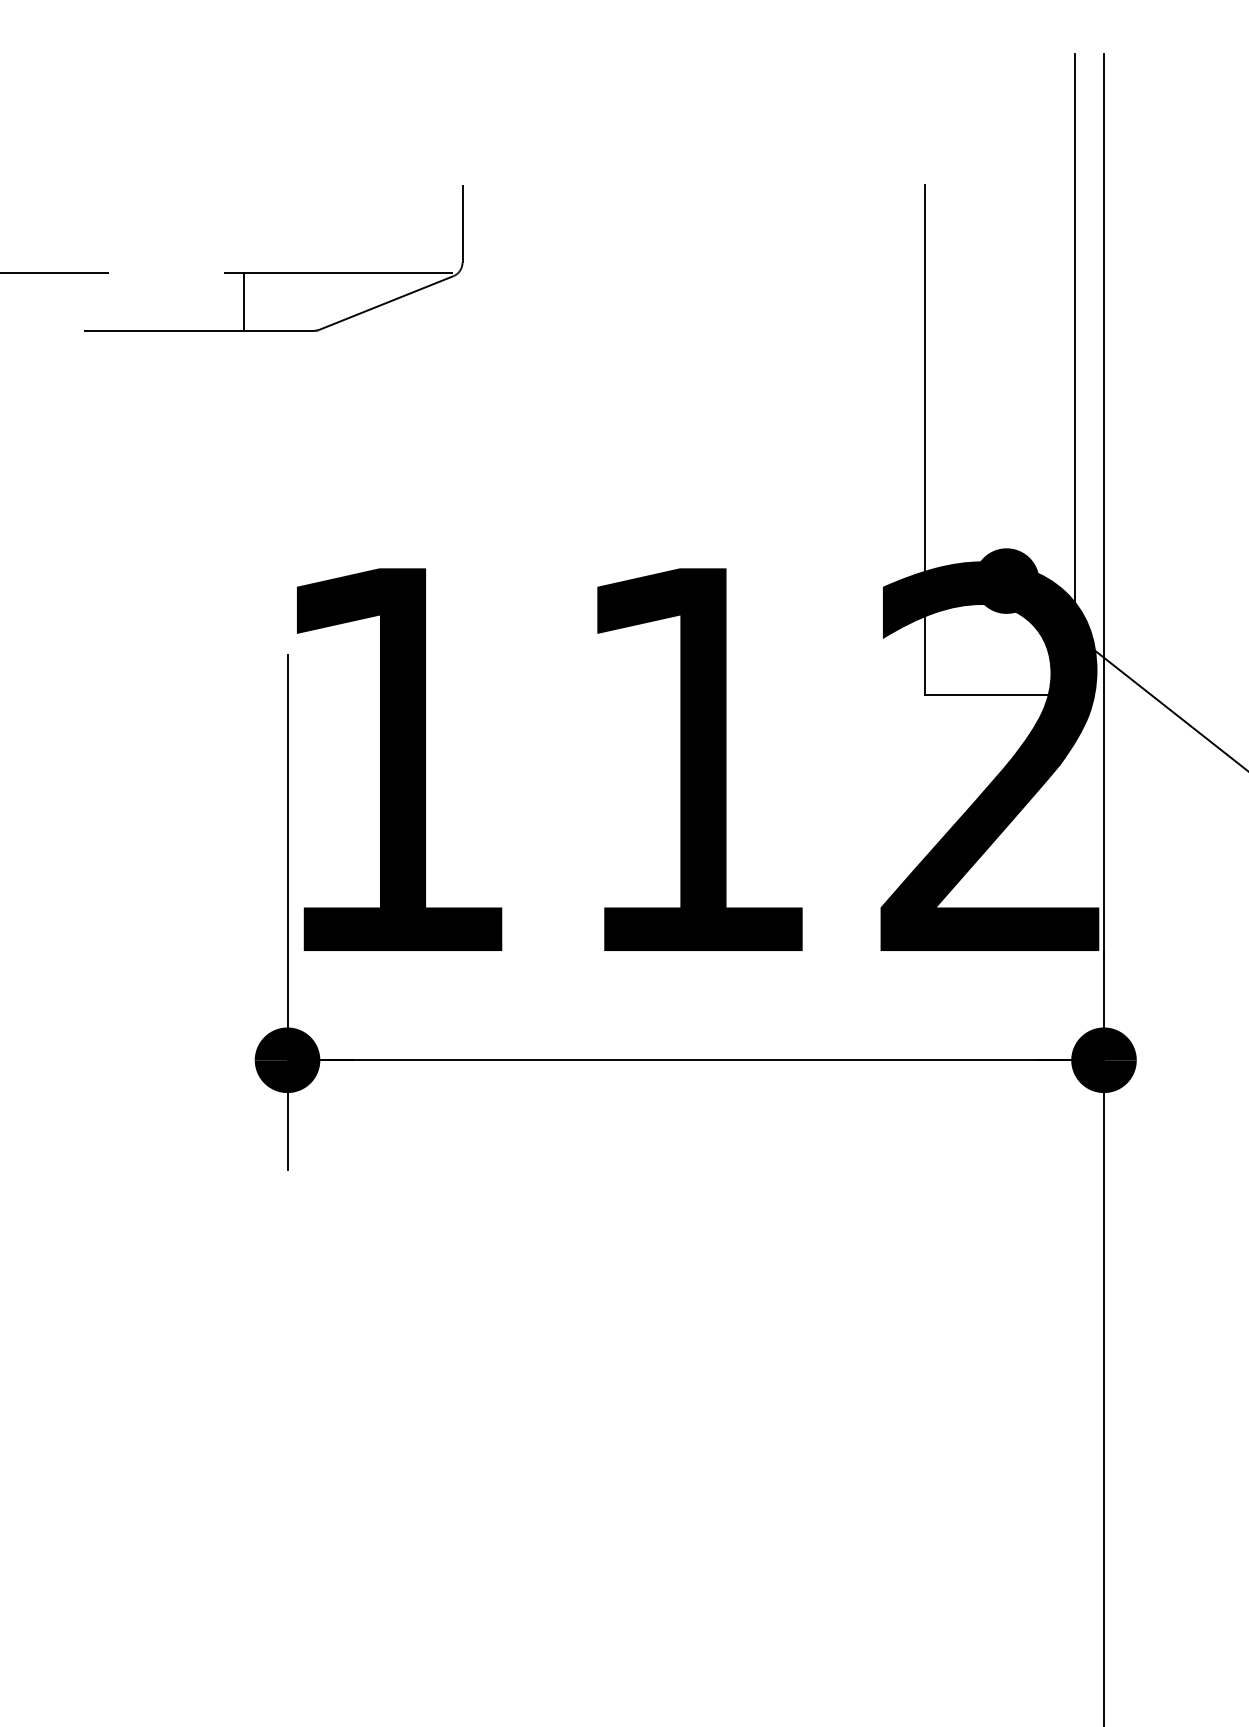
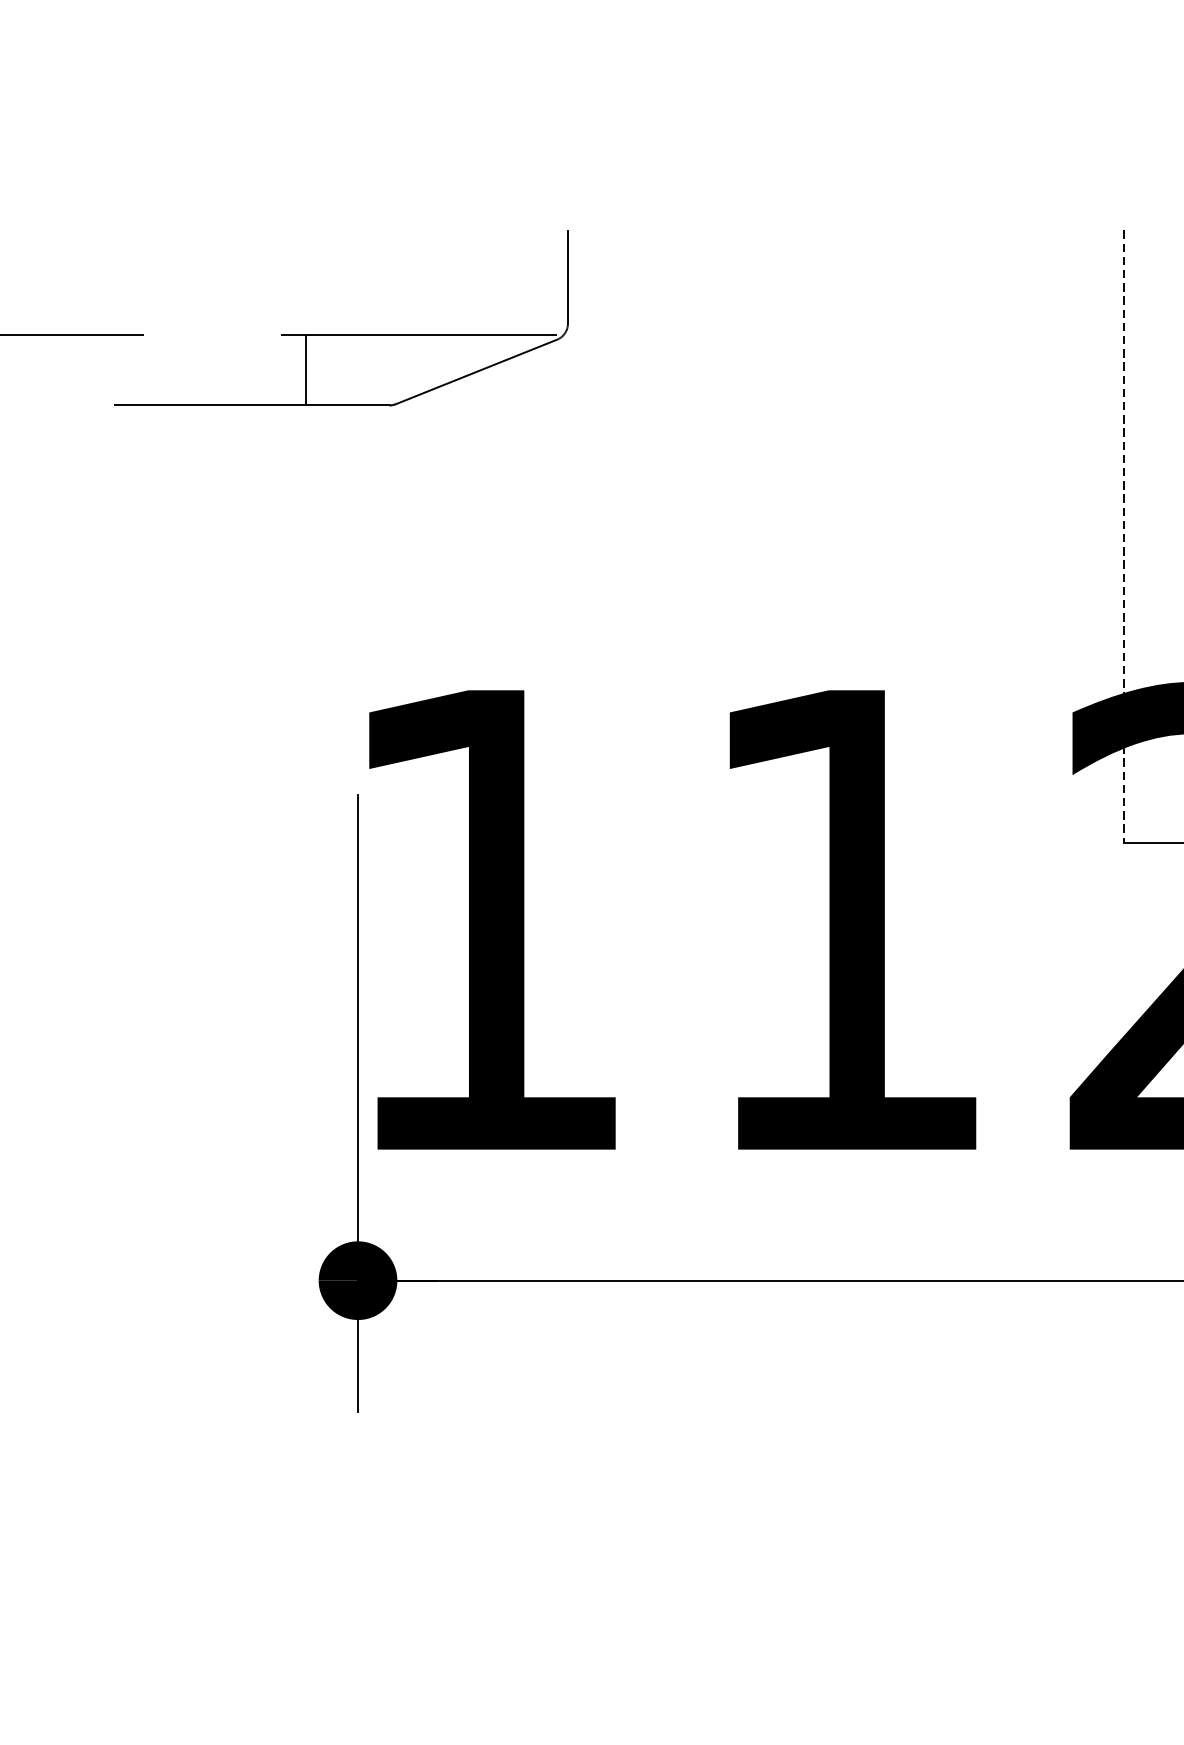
line: (925, 440) -> (1123, 536), solid -> dashed

